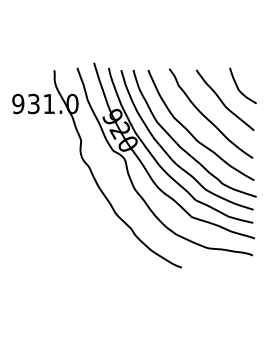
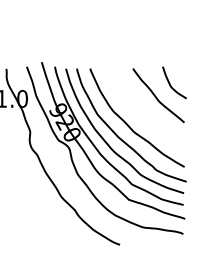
curve: (206, 116) -> (142, 110), removed

